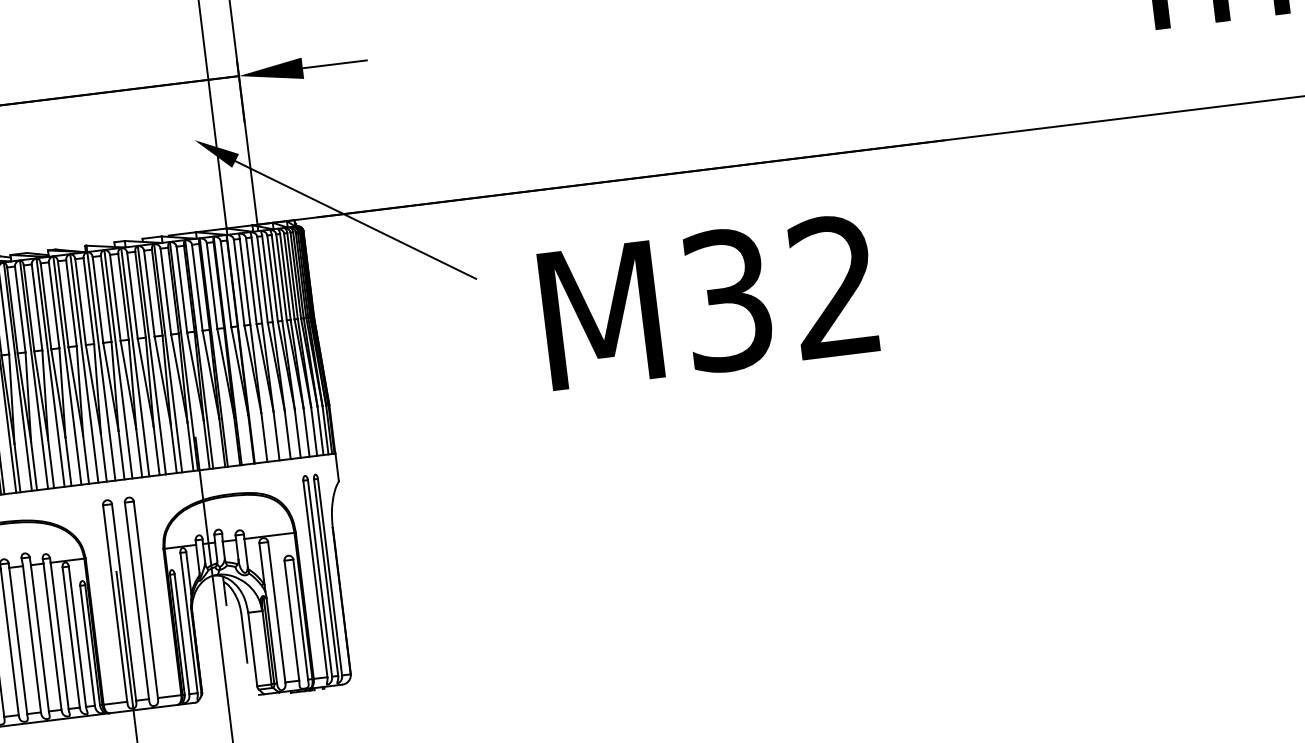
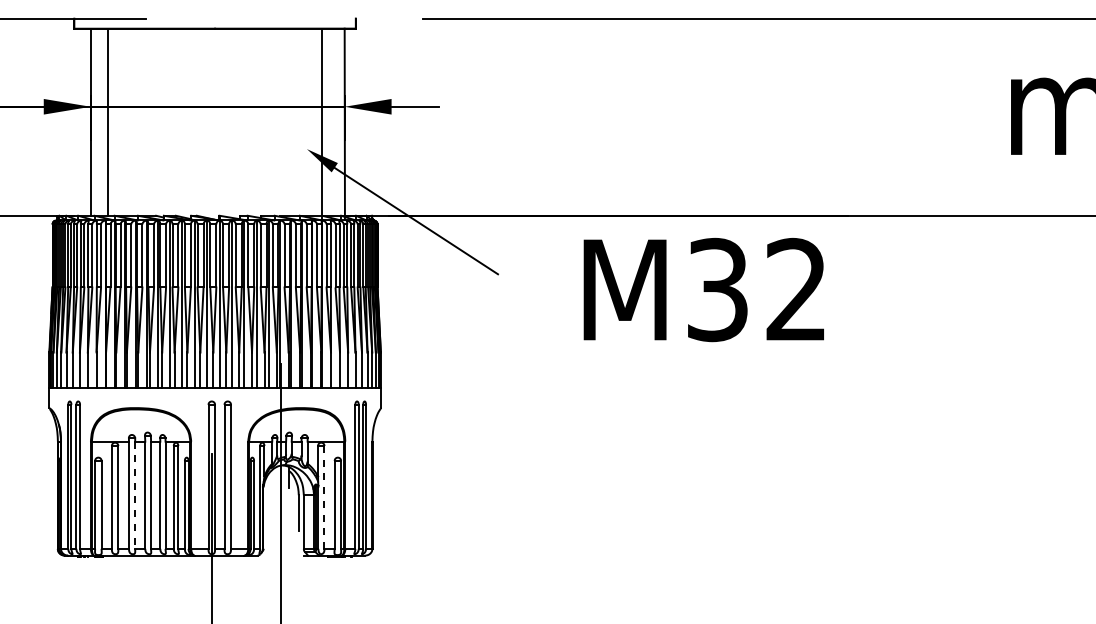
text: (708, 303) -> (703, 290), moved
line: (276, 612) -> (324, 497), solid -> dashed
line: (18, 641) -> (135, 495), solid -> dashed

